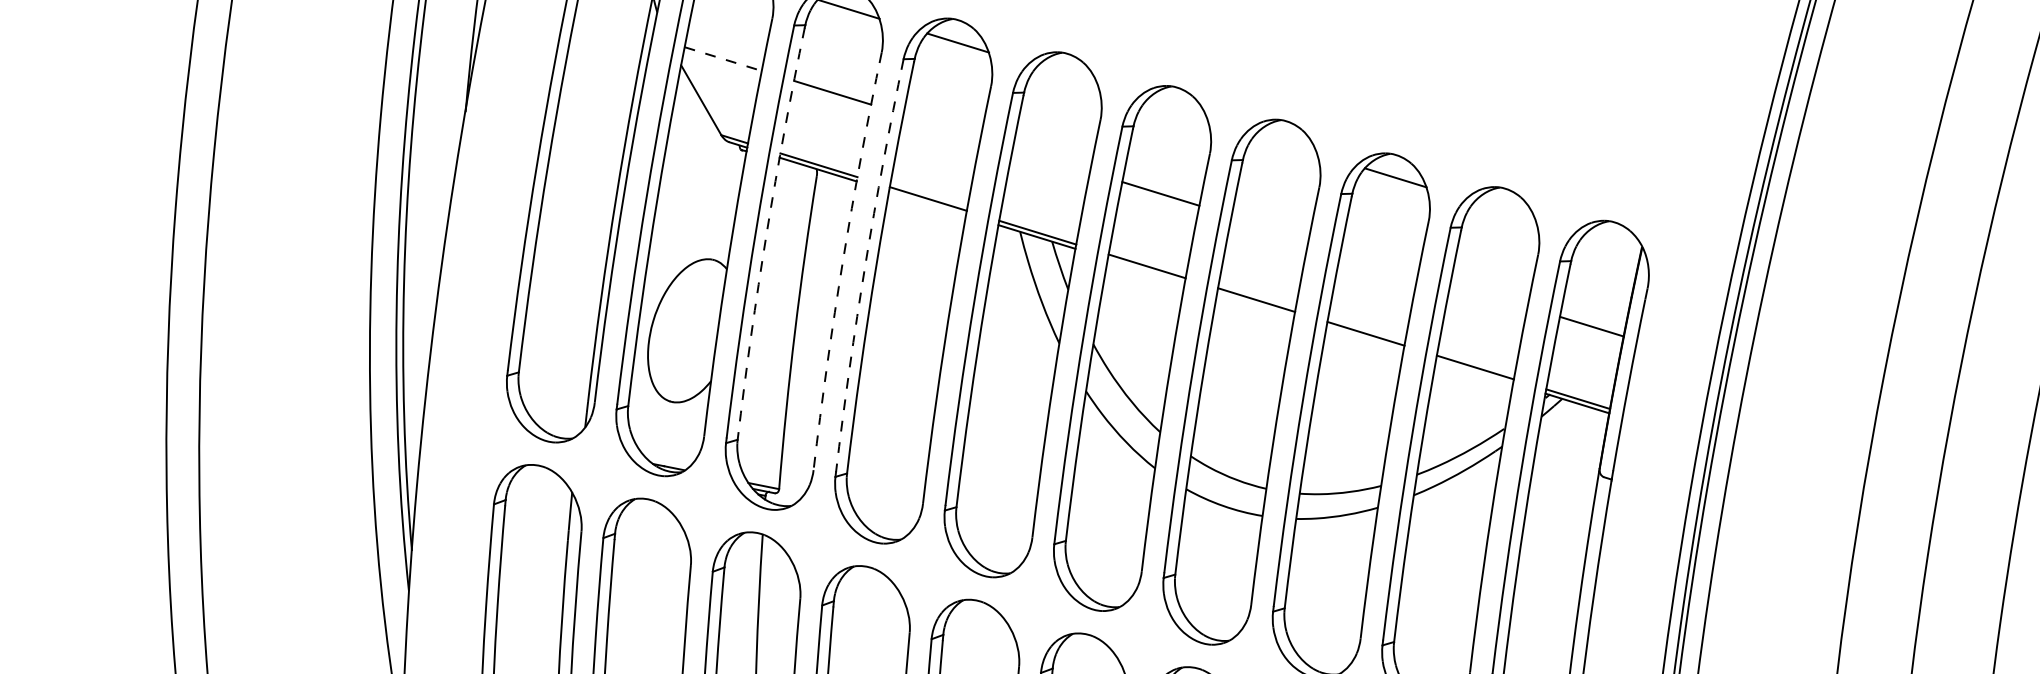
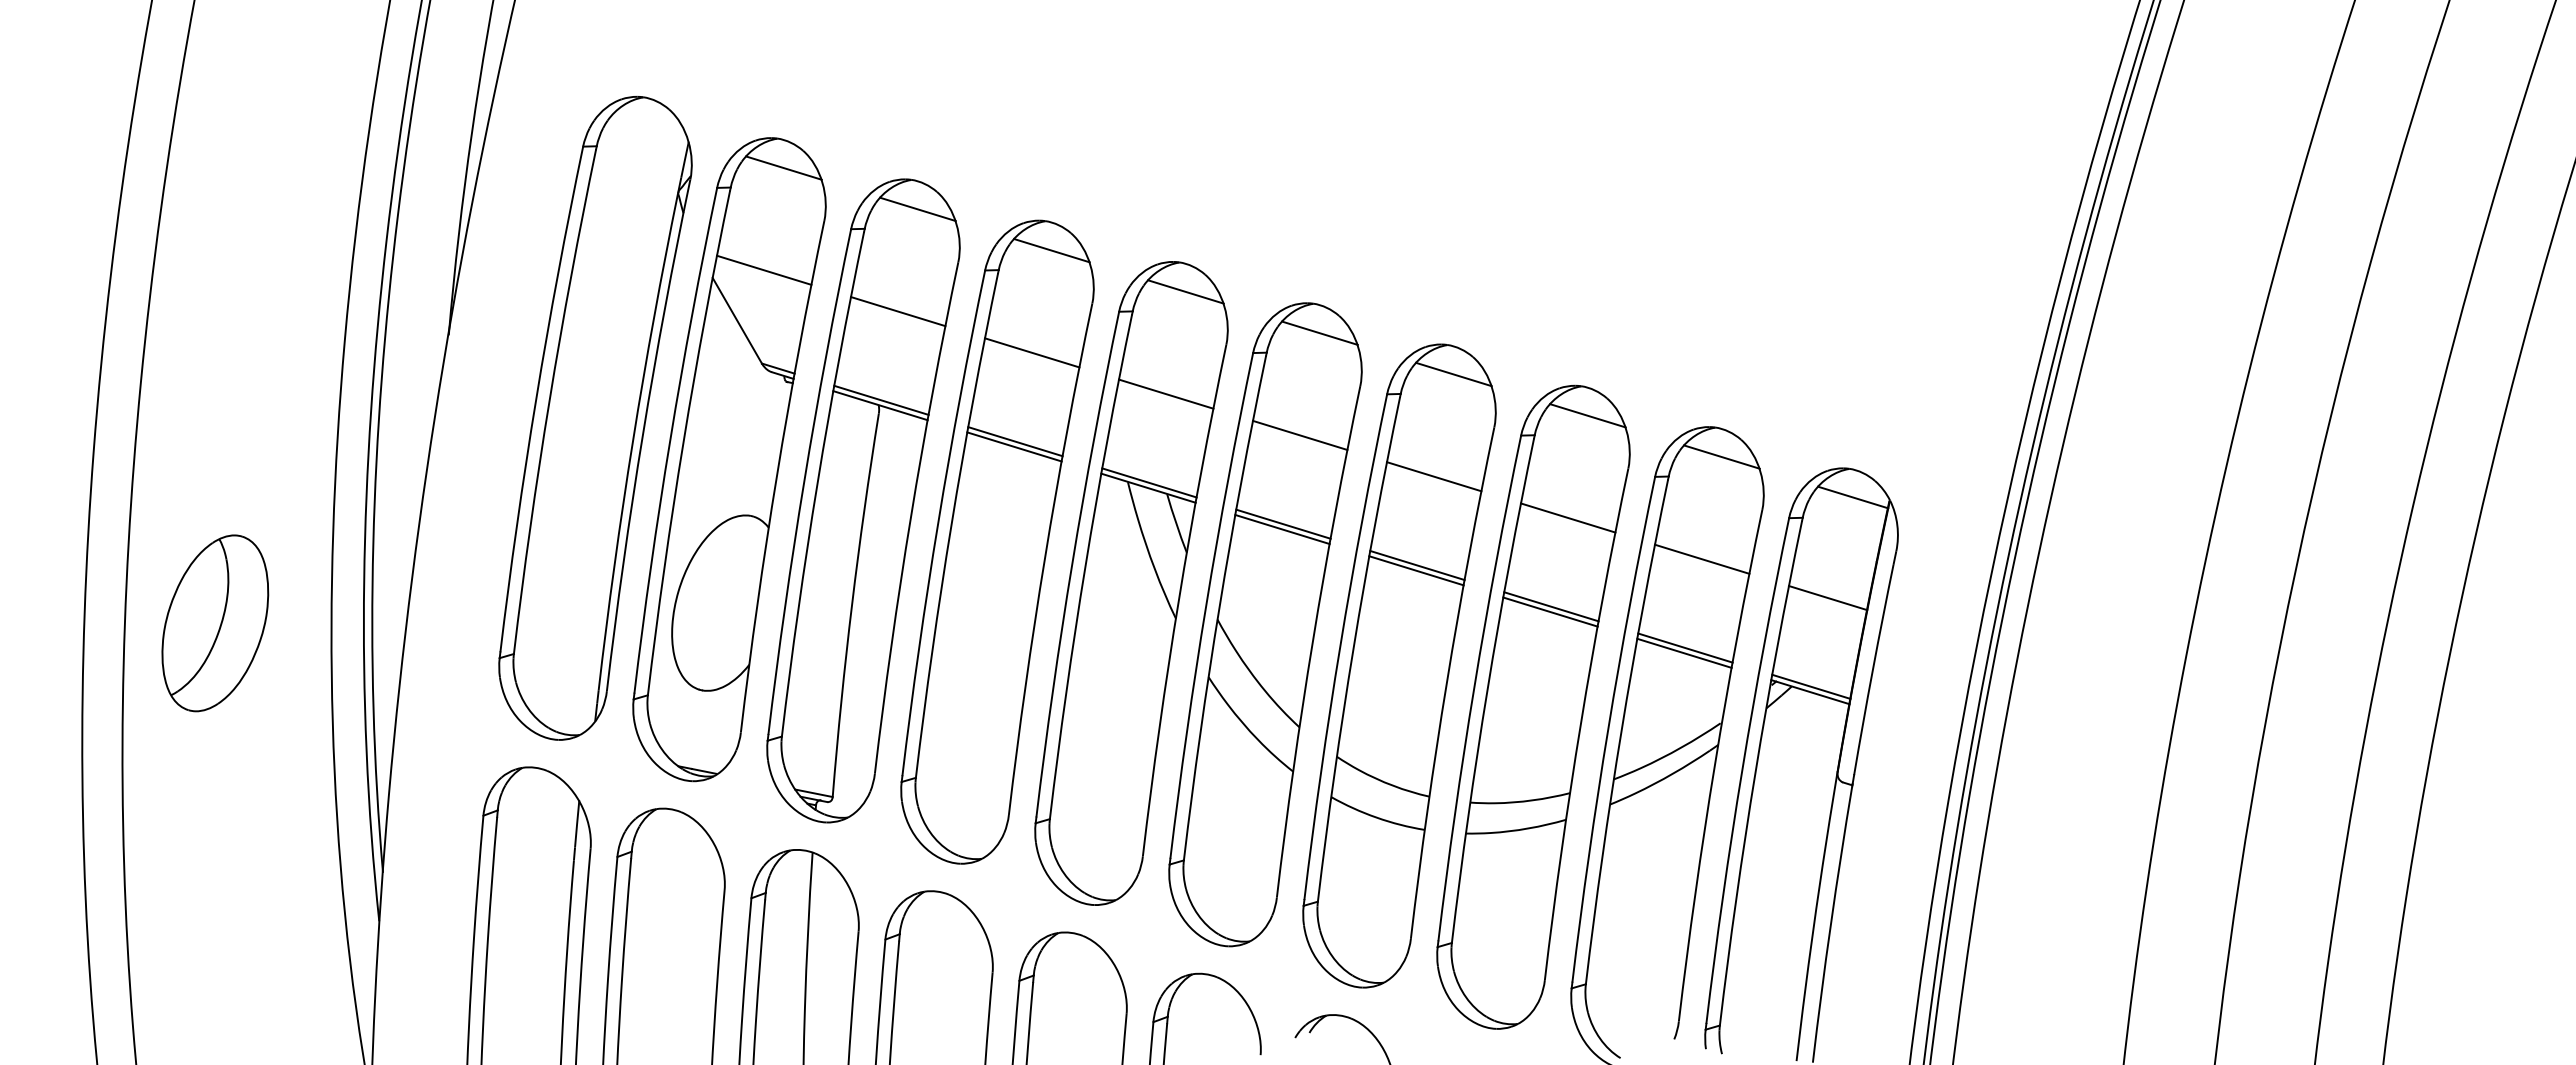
line: (723, 59) -> (764, 270), dashed -> solid
line: (1067, 76) -> (1185, 291), added
line: (1176, 109) -> (1319, 332), added
line: (942, 126) -> (1032, 352), added
line: (1286, 144) -> (1453, 374), added
line: (1051, 159) -> (1166, 393), added
line: (927, 202) -> (1014, 446), added
line: (1504, 211) -> (1721, 456), added
line: (1270, 227) -> (1434, 476), added
arc: (766, 233) -> (817, 483), dashed -> solid
line: (1612, 244) -> (1853, 497), added
arc: (842, 260) -> (910, 517), dashed -> solid
line: (1379, 260) -> (1568, 517), added
arc: (865, 264) -> (938, 522), dashed -> solid
line: (1146, 270) -> (1282, 529), added
line: (1489, 294) -> (1702, 558), added
line: (1255, 304) -> (1416, 570), added
line: (1365, 337) -> (1550, 611), added
part: (275, 347) -> (215, 623), added
line: (1474, 371) -> (1684, 652), added

